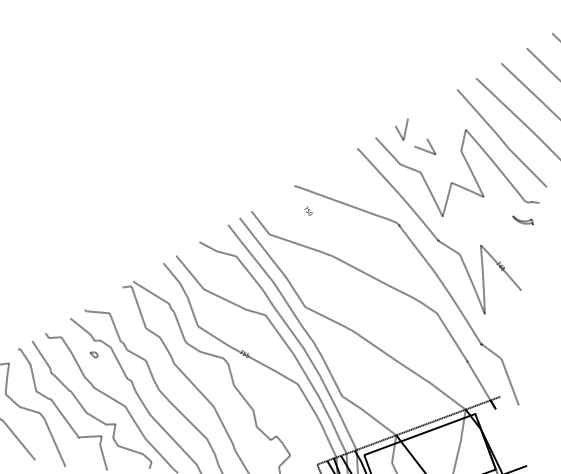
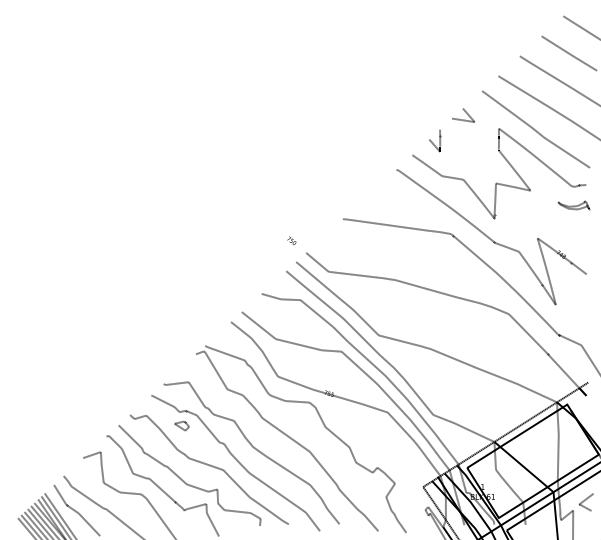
curve: (428, 143) -> (465, 112), moved
text: (308, 210) -> (291, 240), moved
part: (522, 220) -> (573, 205), size x1.43
part: (93, 354) -> (181, 425), size x1.67

